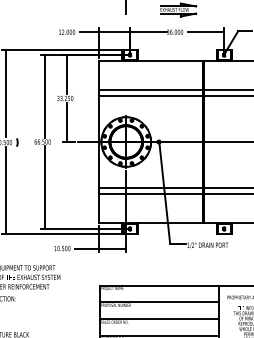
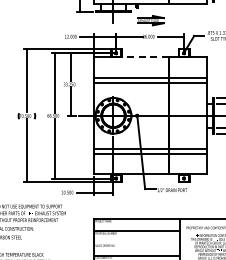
line: (170, 61) -> (145, 57), solid -> dashed
line: (159, 319) -> (137, 243), removed

